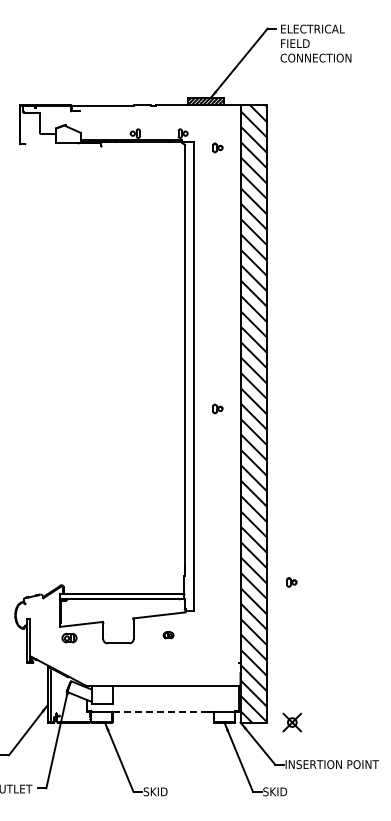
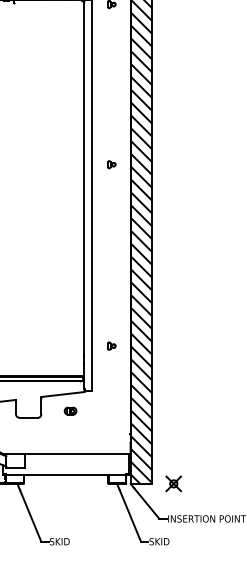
part: (217, 408) -> (111, 164), moved
part: (291, 582) -> (111, 346), moved
part: (168, 635) -> (70, 411), size x1.43
line: (163, 711) -> (66, 474), dashed -> solid

